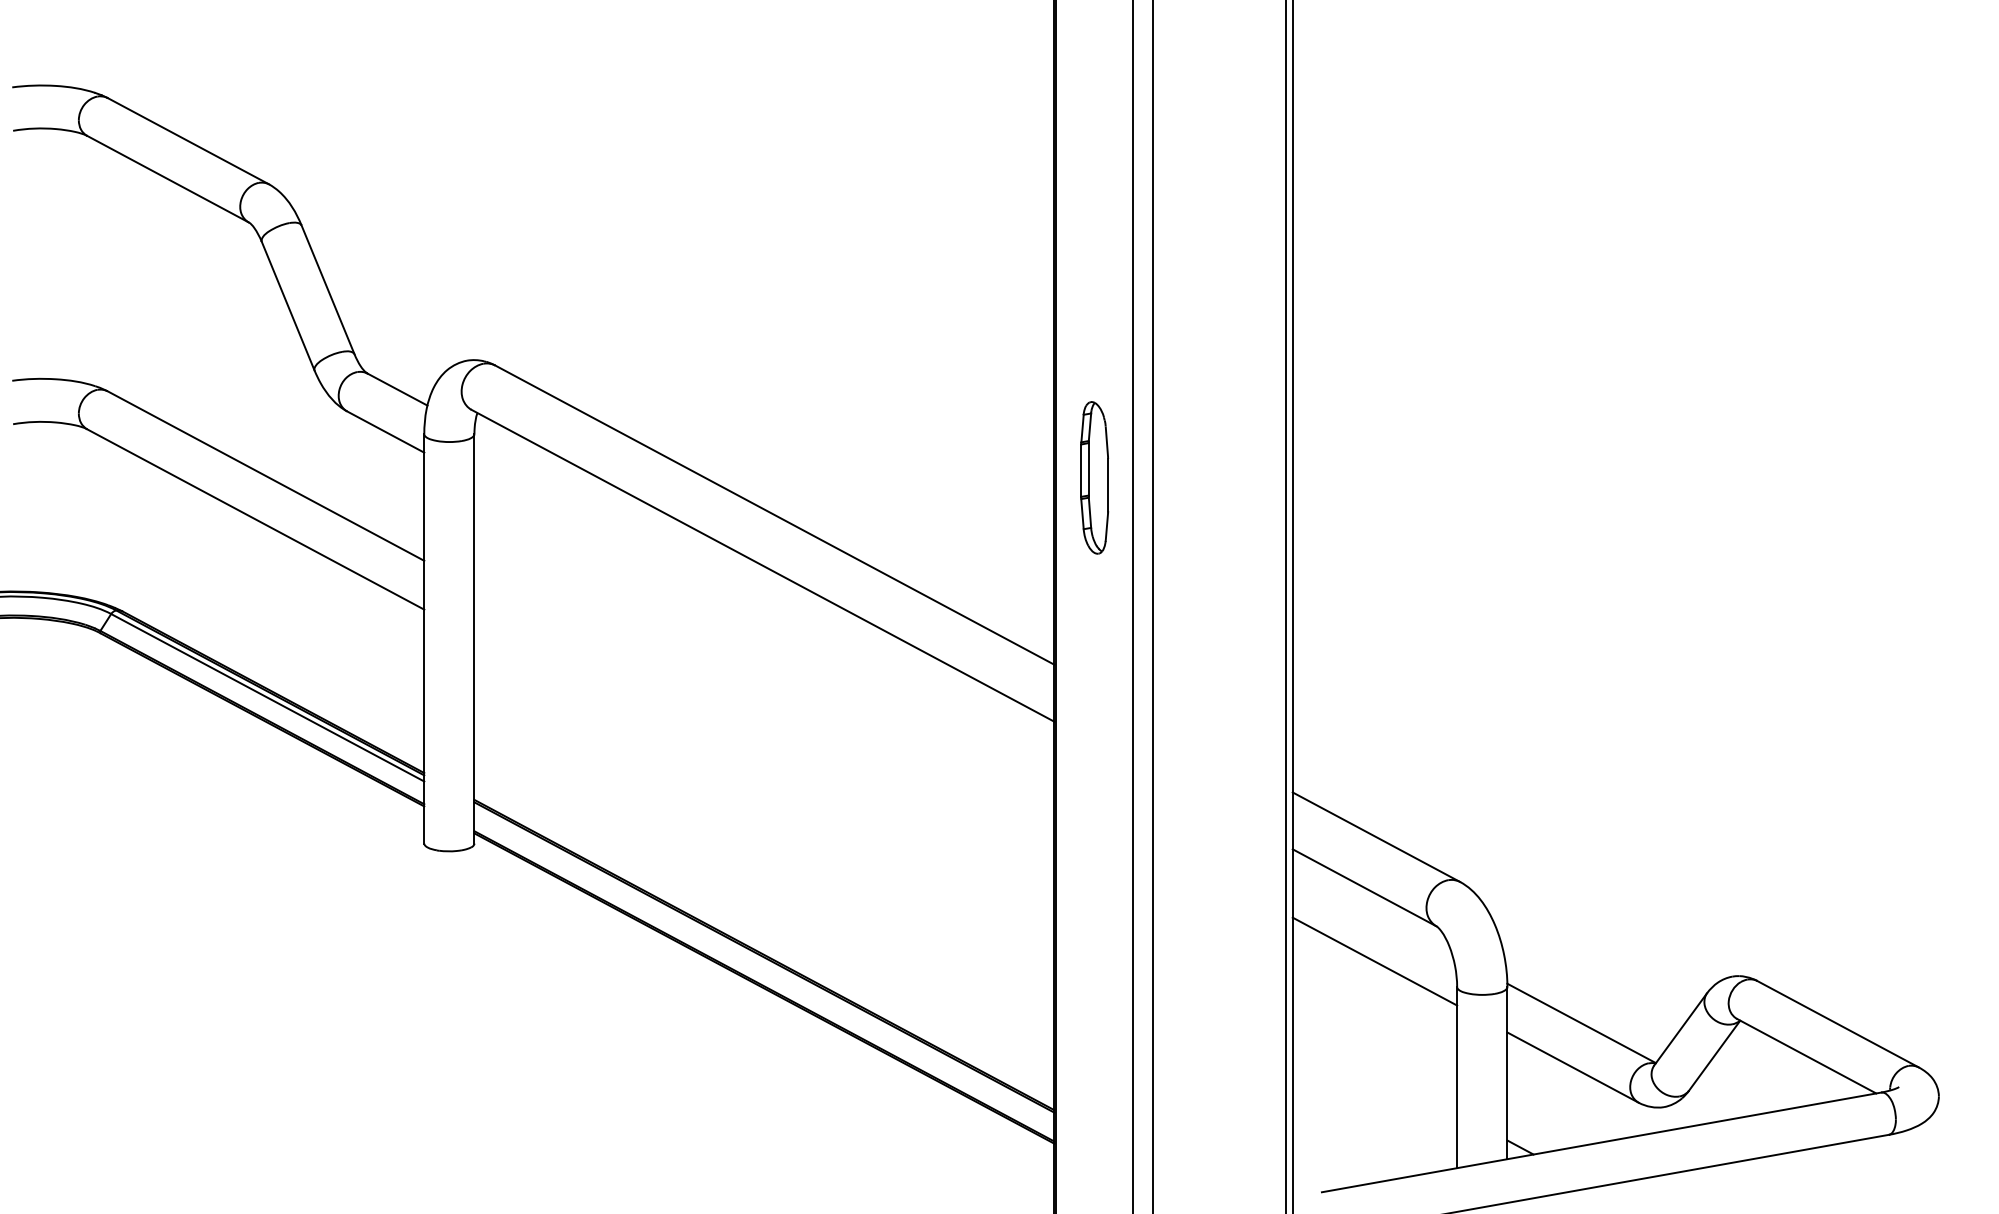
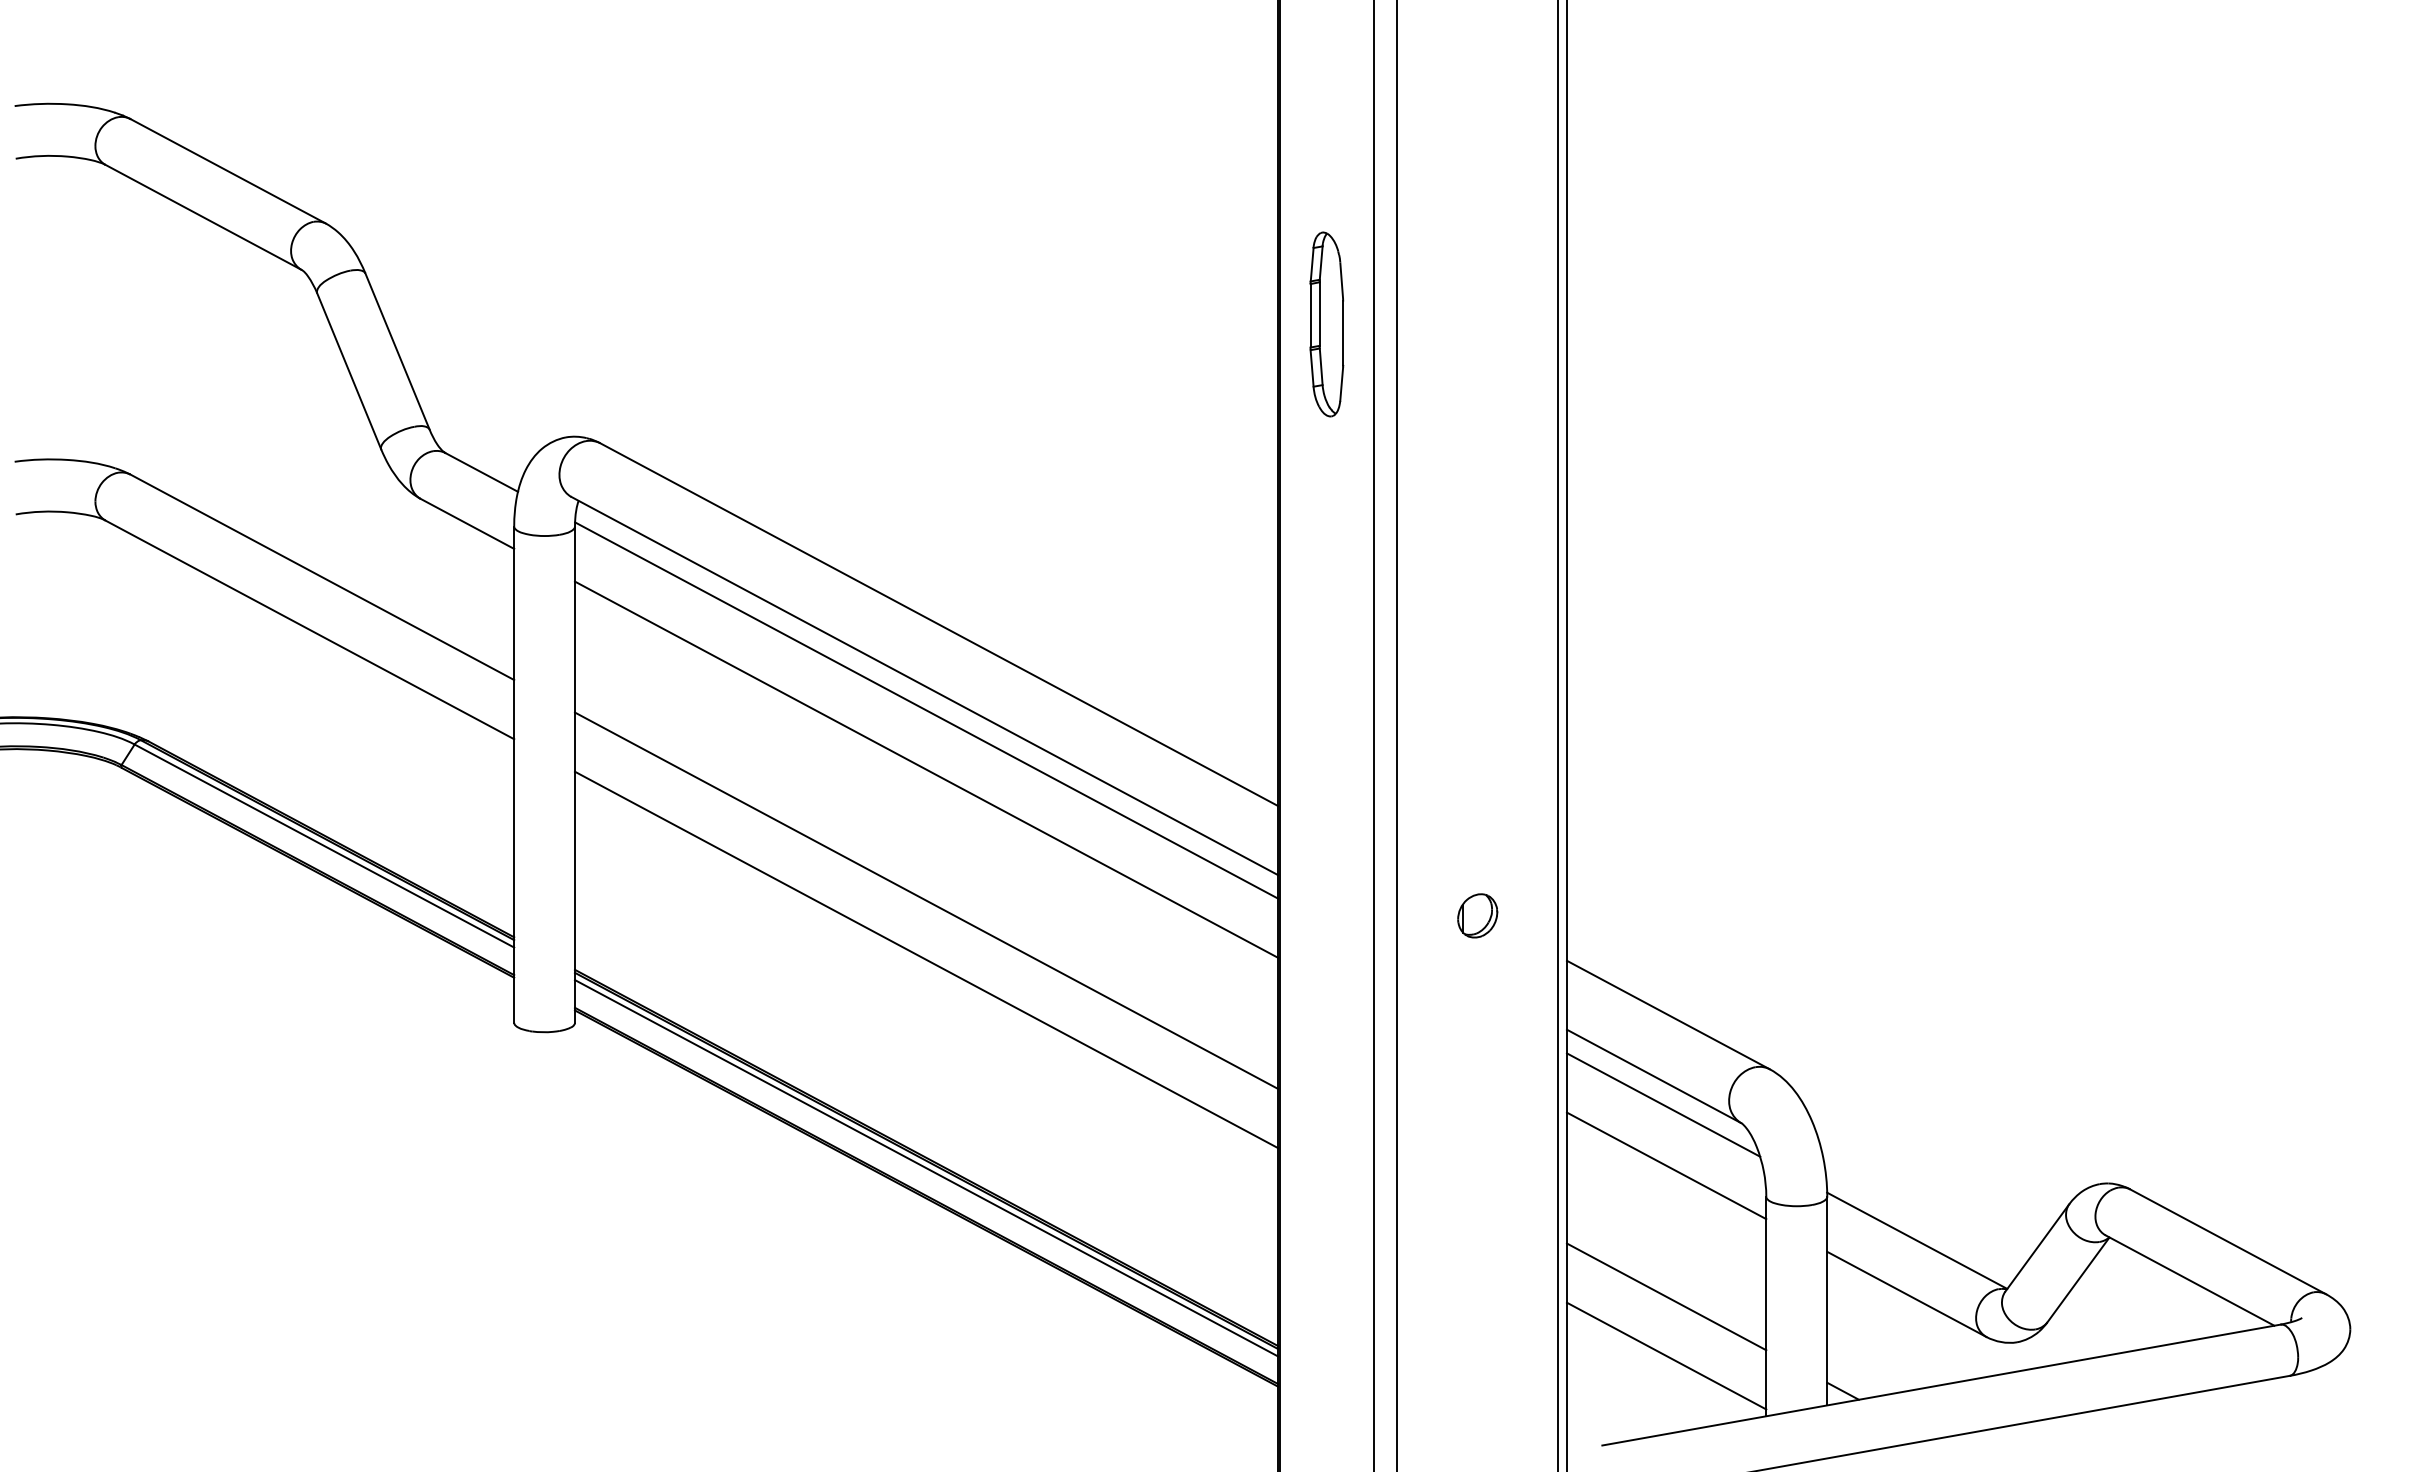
part: (1094, 477) -> (1326, 324), moved
line: (764, 585) -> (926, 710), added
line: (764, 634) -> (926, 769), added
line: (764, 742) -> (926, 900), added
part: (1218, 755) -> (1477, 915), added
line: (764, 791) -> (926, 959), added
line: (1372, 910) -> (1663, 1104), added
line: (764, 963) -> (926, 1168), added
line: (1374, 1069) -> (1666, 1296), added
line: (1374, 1118) -> (1666, 1355), added

